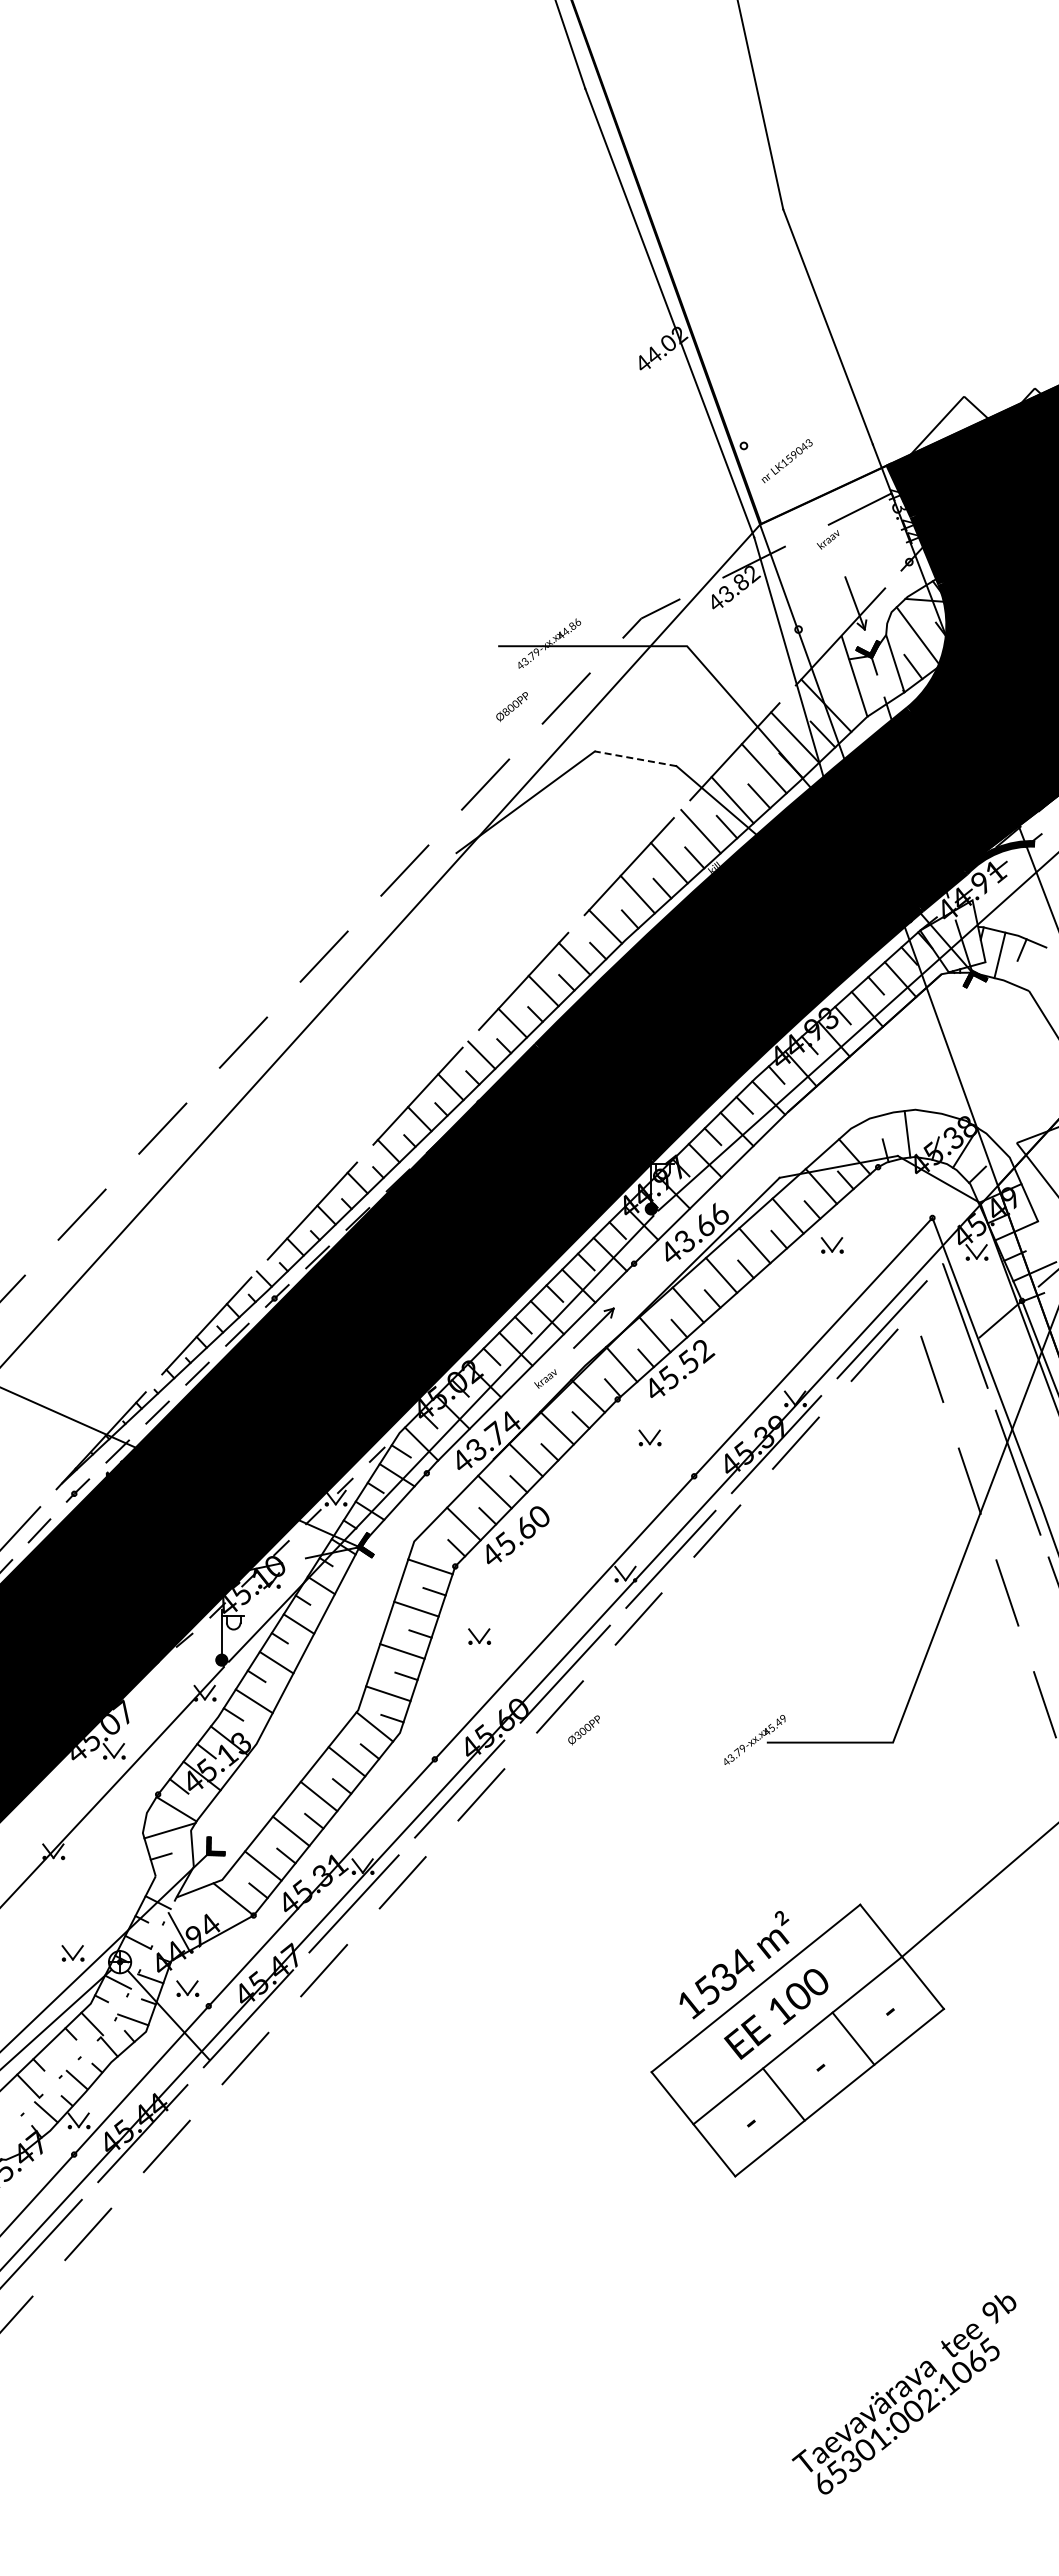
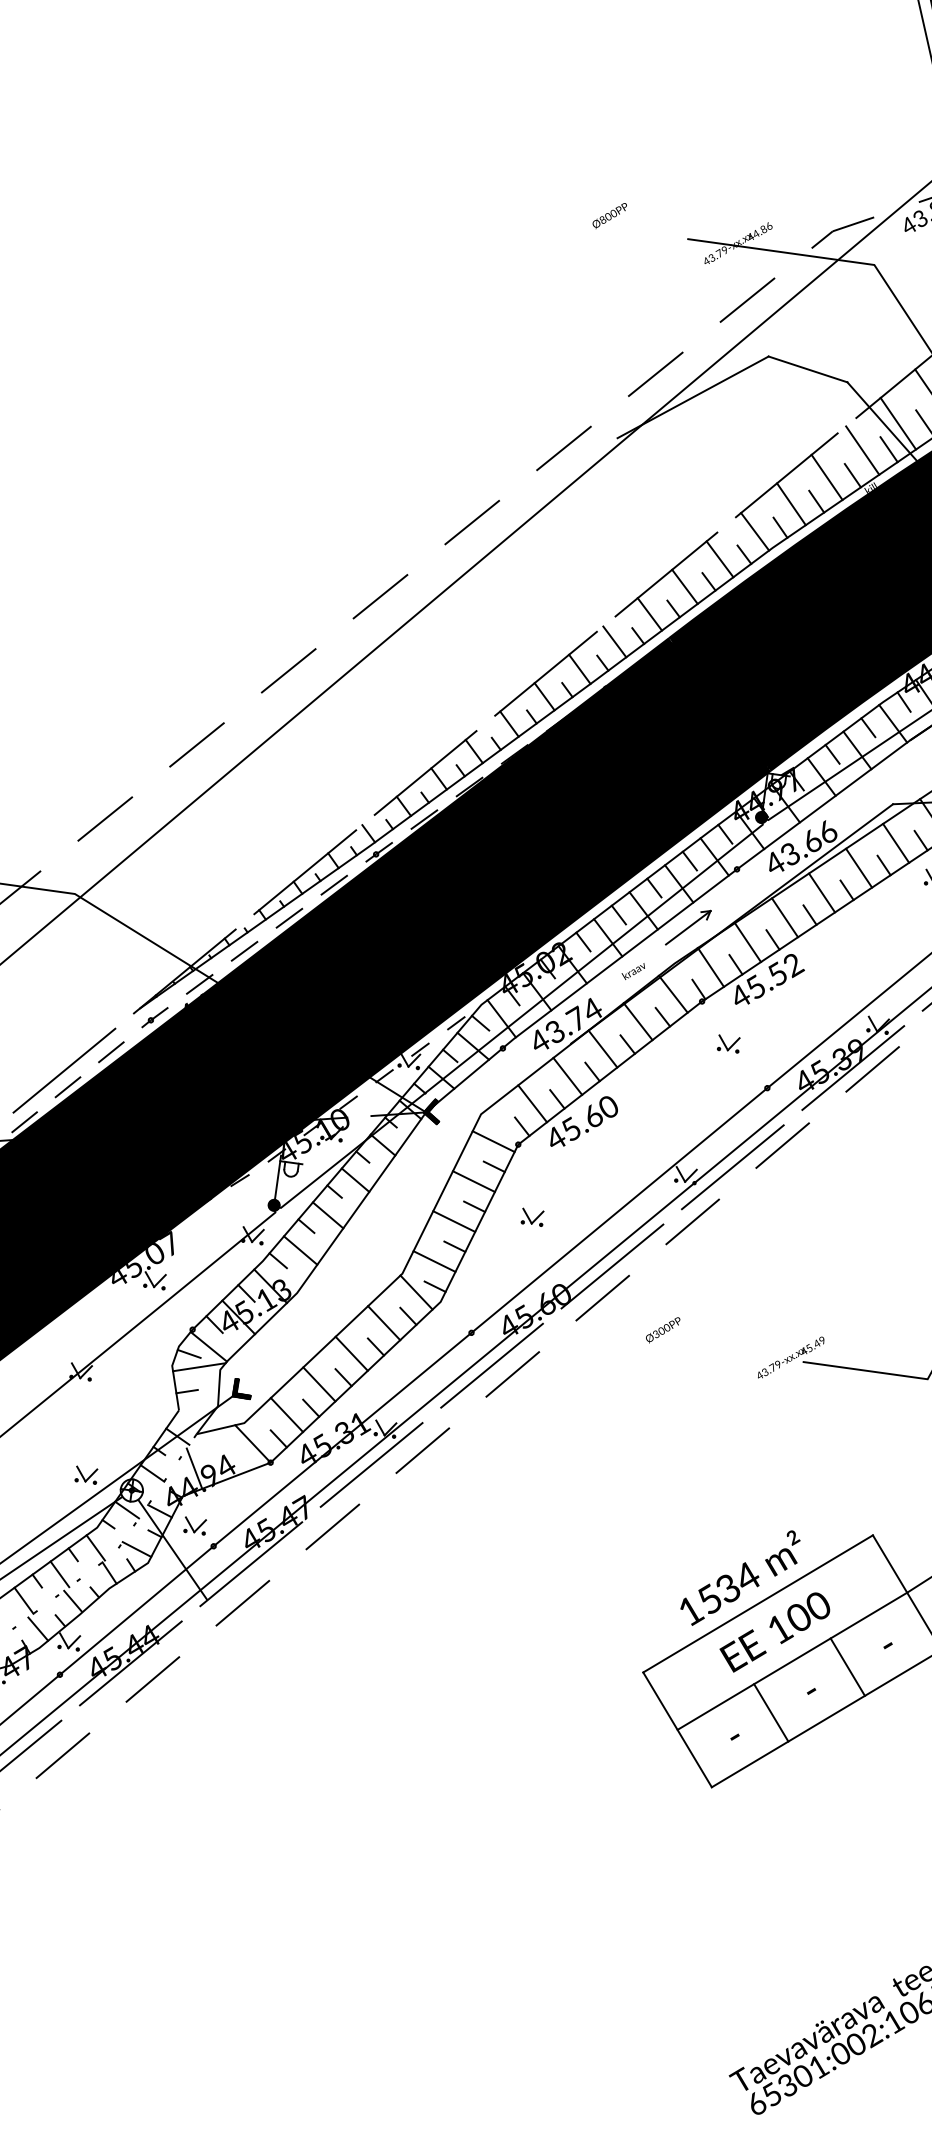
text: (511, 707) -> (608, 216), moved
line: (635, 758) -> (807, 369), dashed -> solid
text: (583, 1730) -> (662, 1330), moved
line: (157, 1818) -> (188, 1353), added
line: (60, 2054) -> (60, 1573), added

